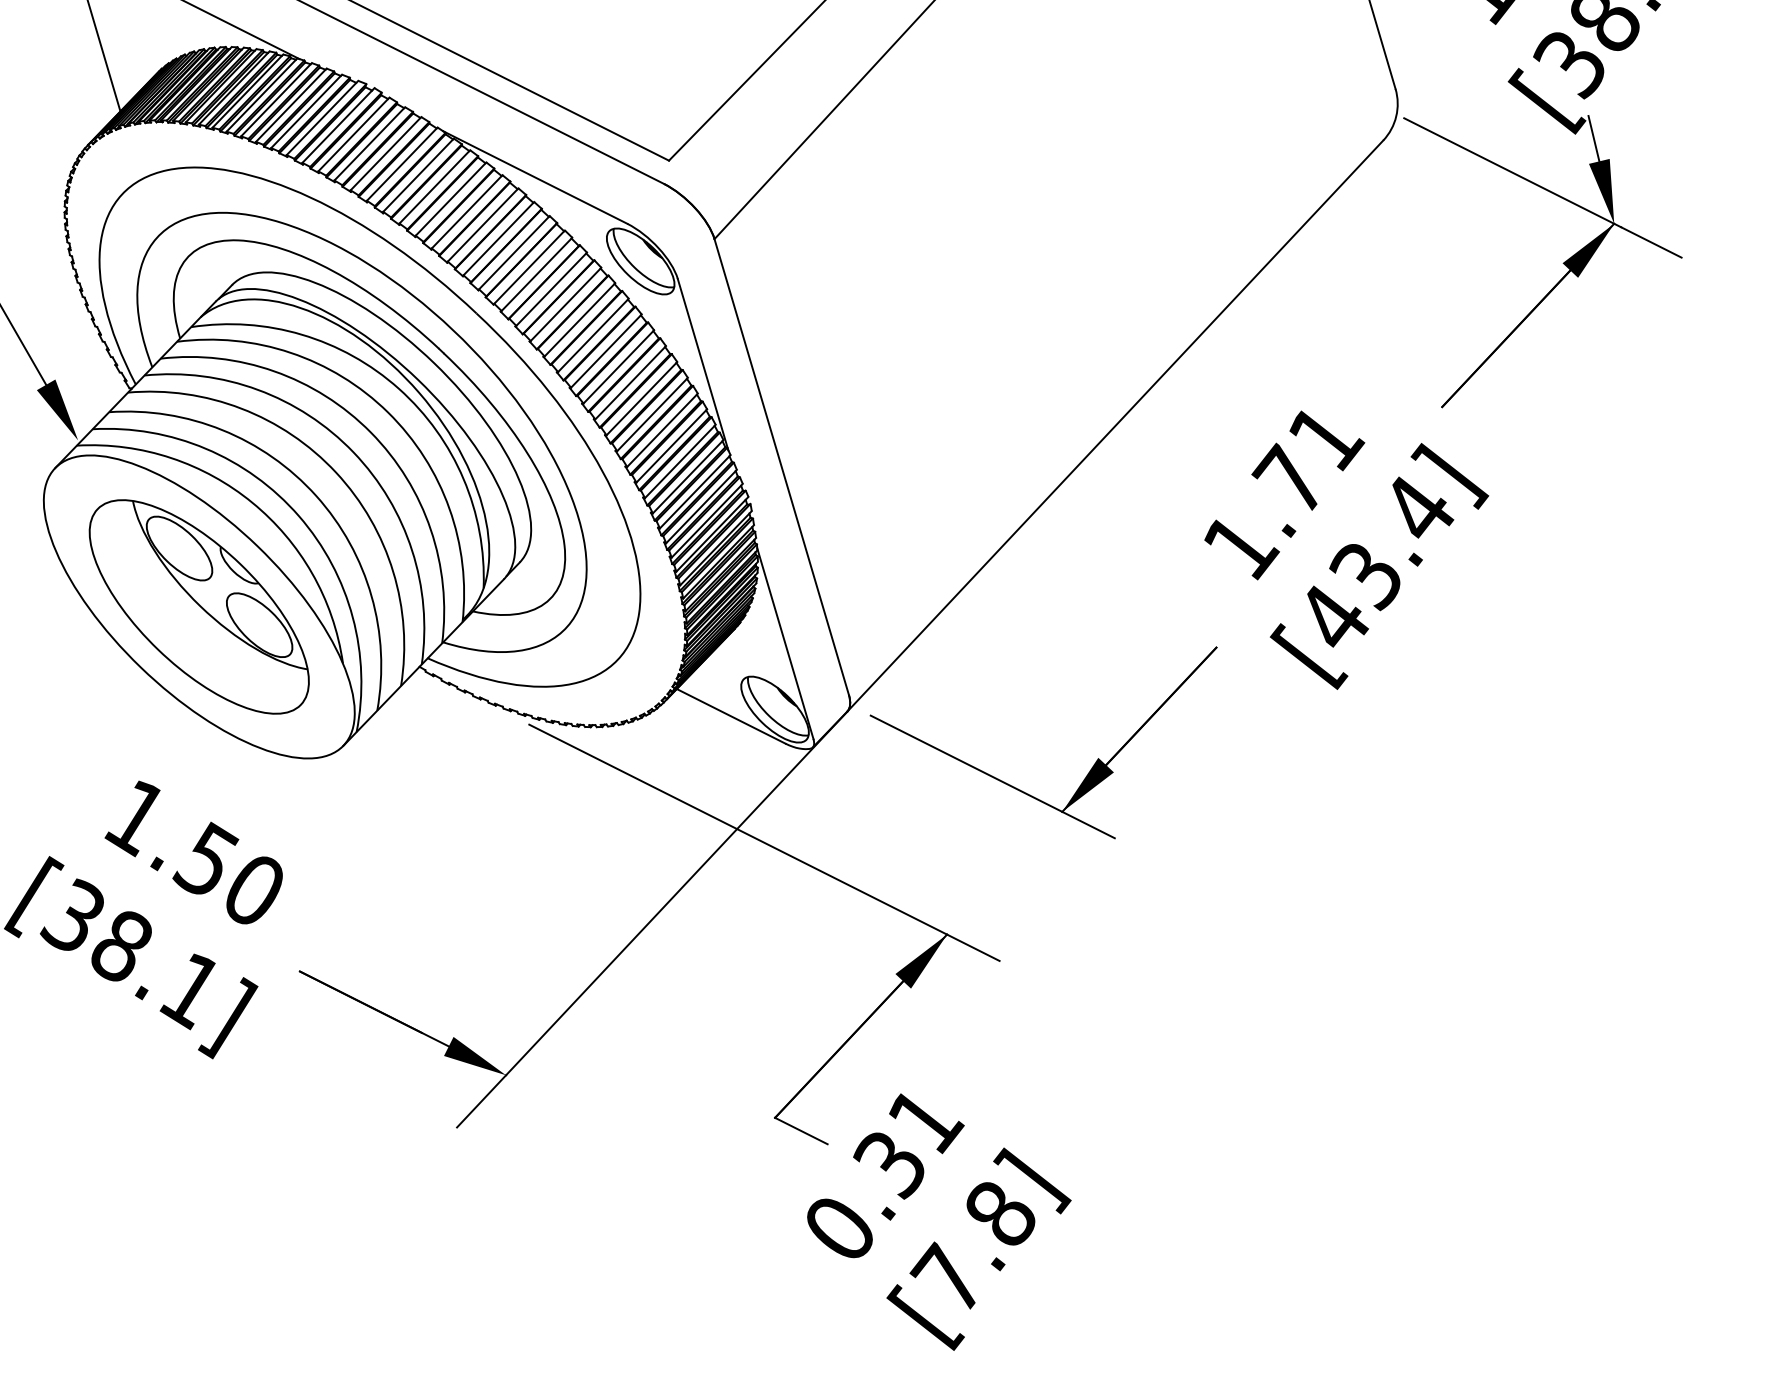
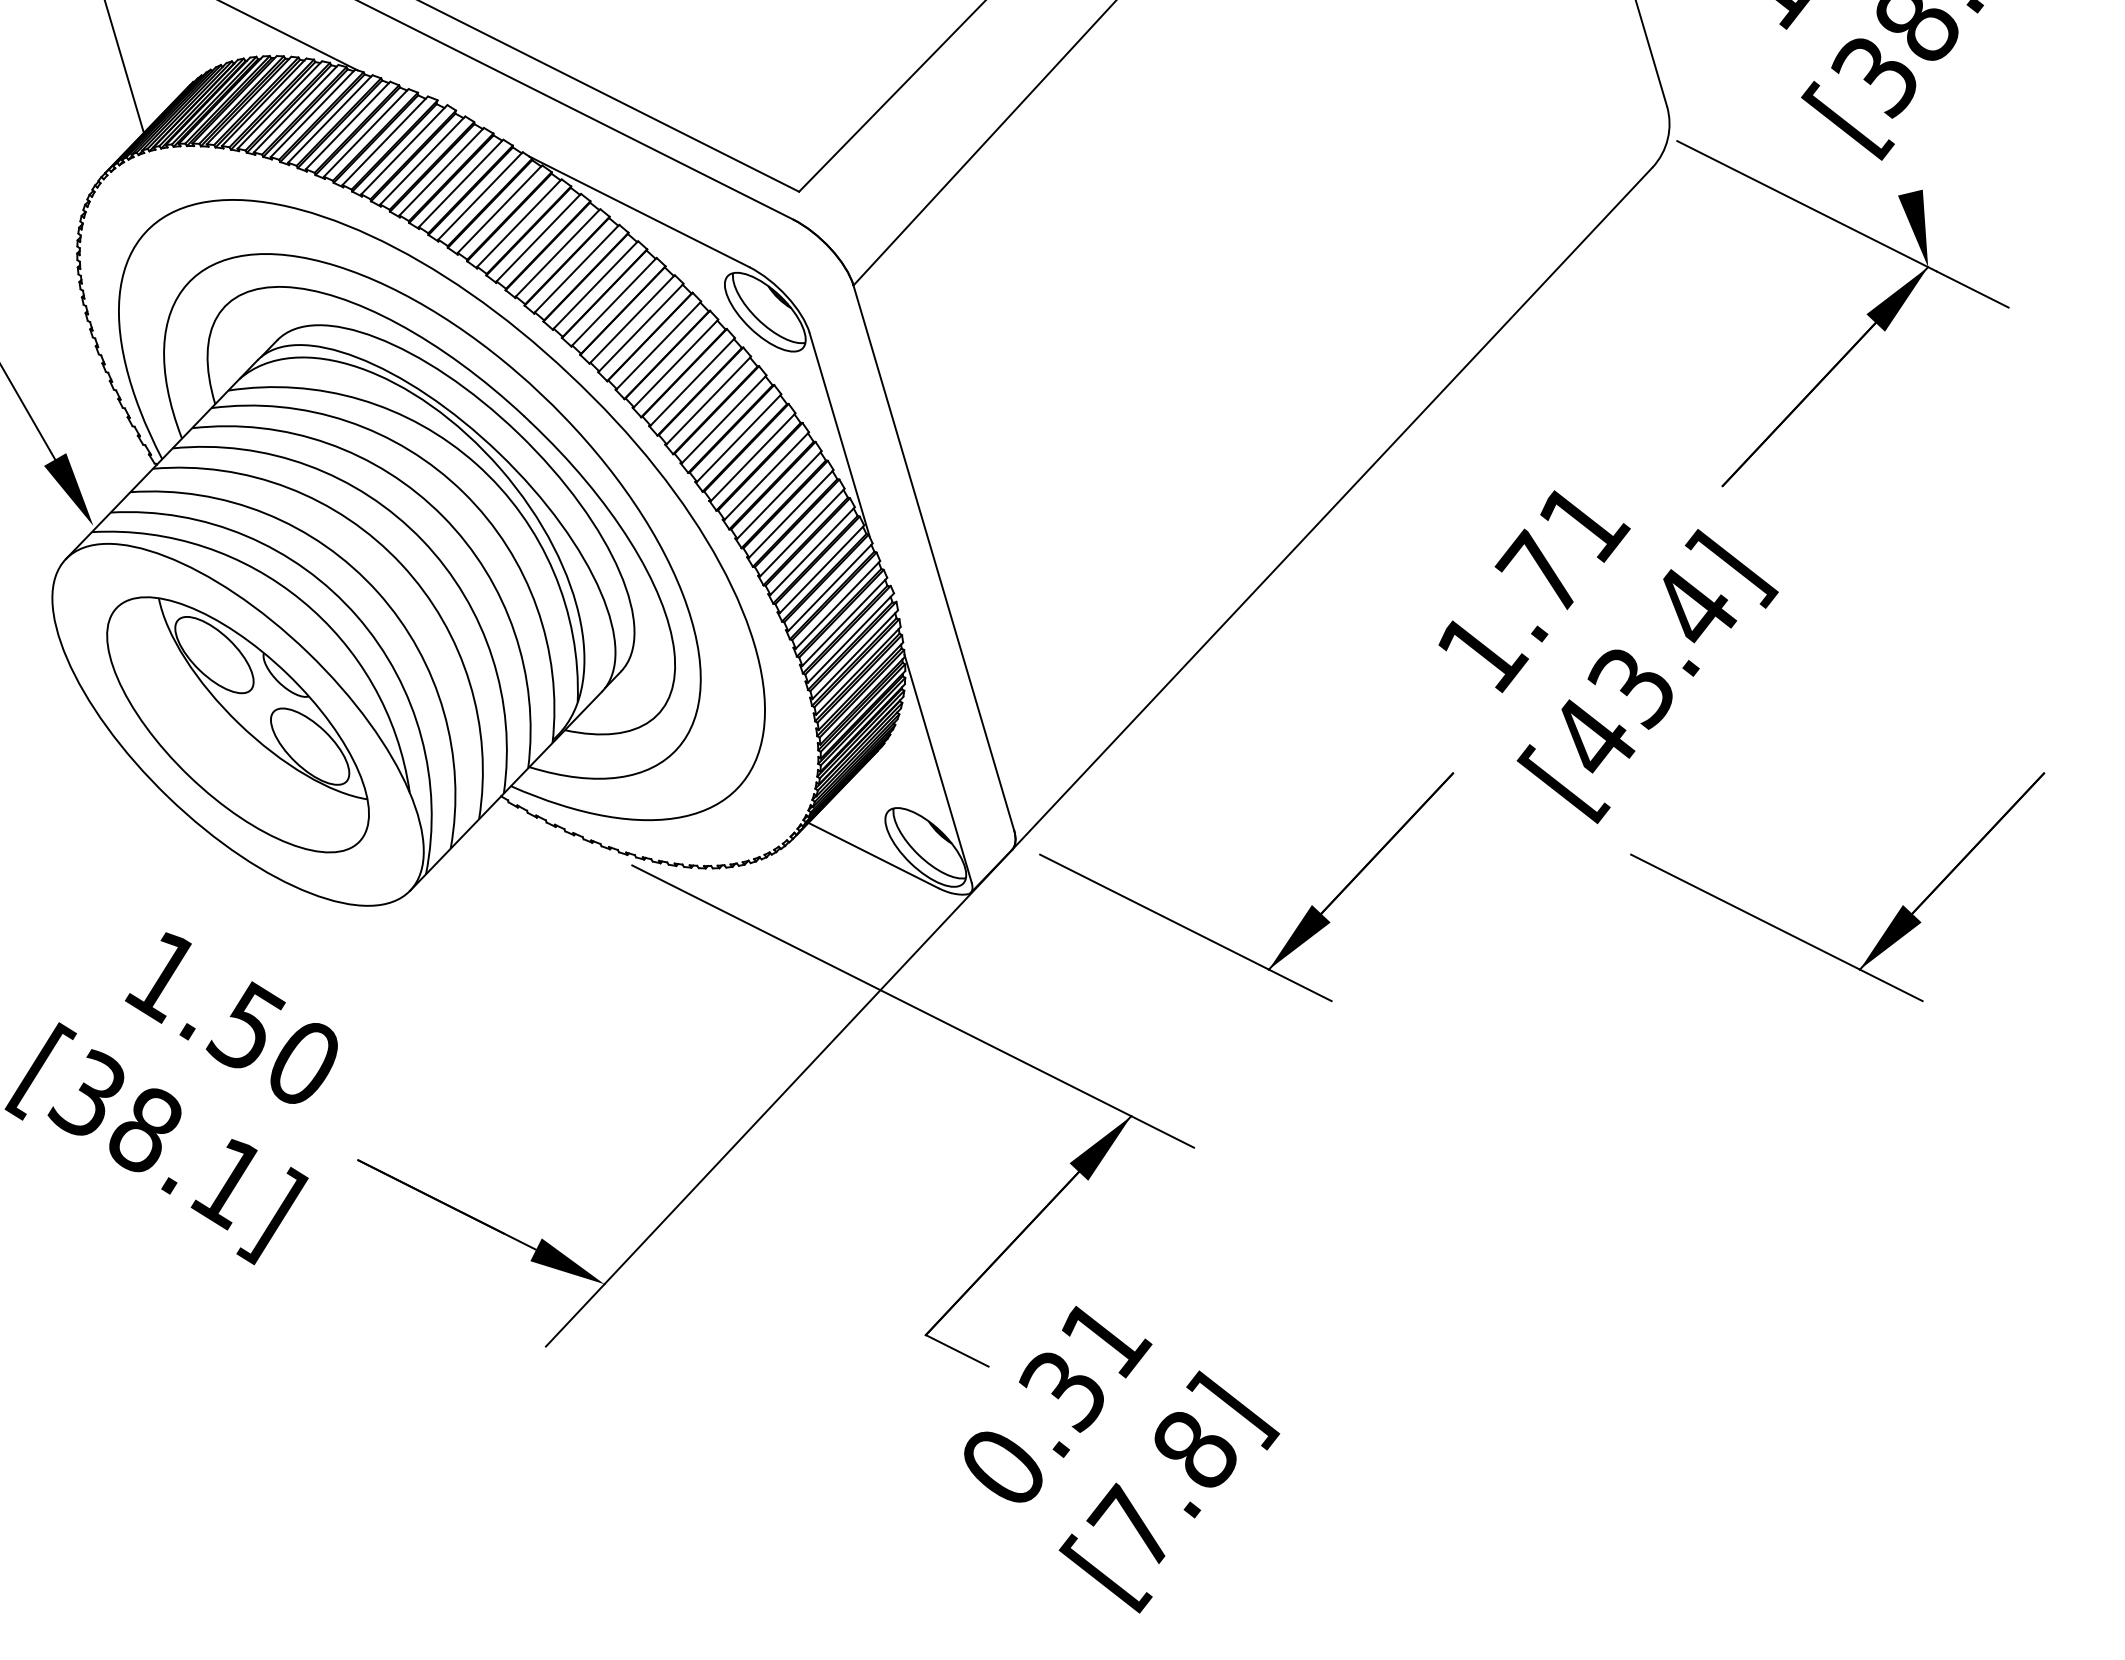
line: (1593, 138) -> (1903, 165), removed
part: (1515, 790) -> (1810, 943), added

